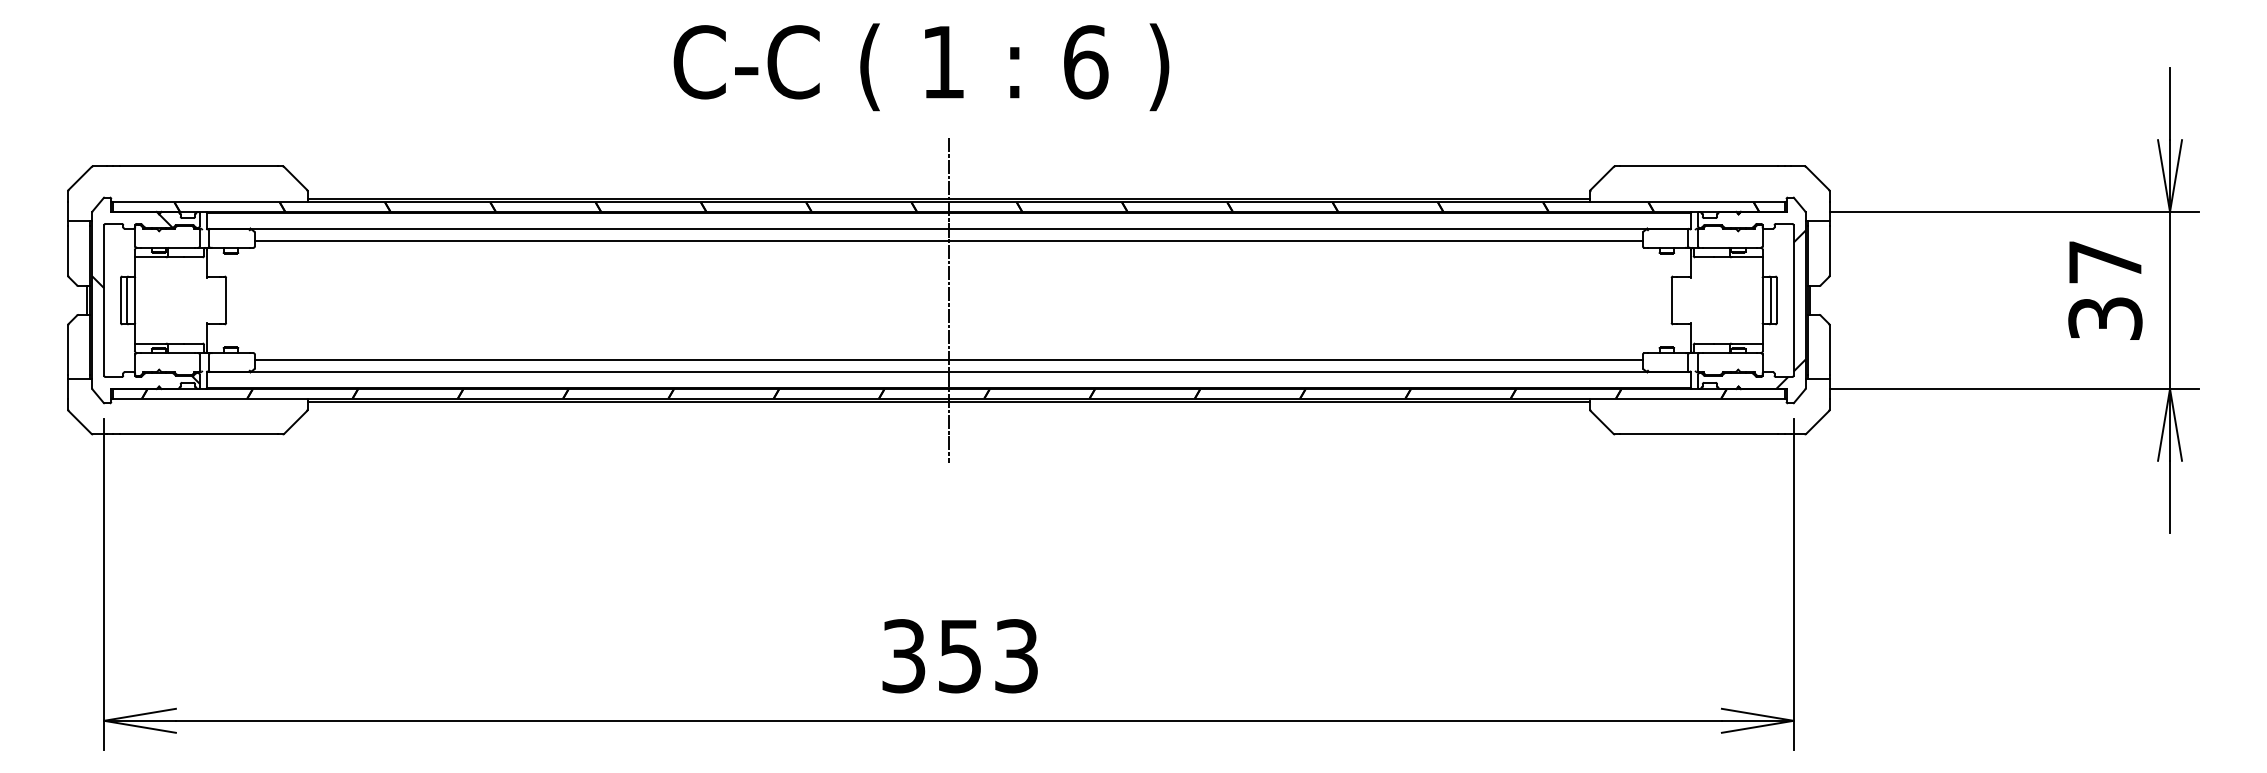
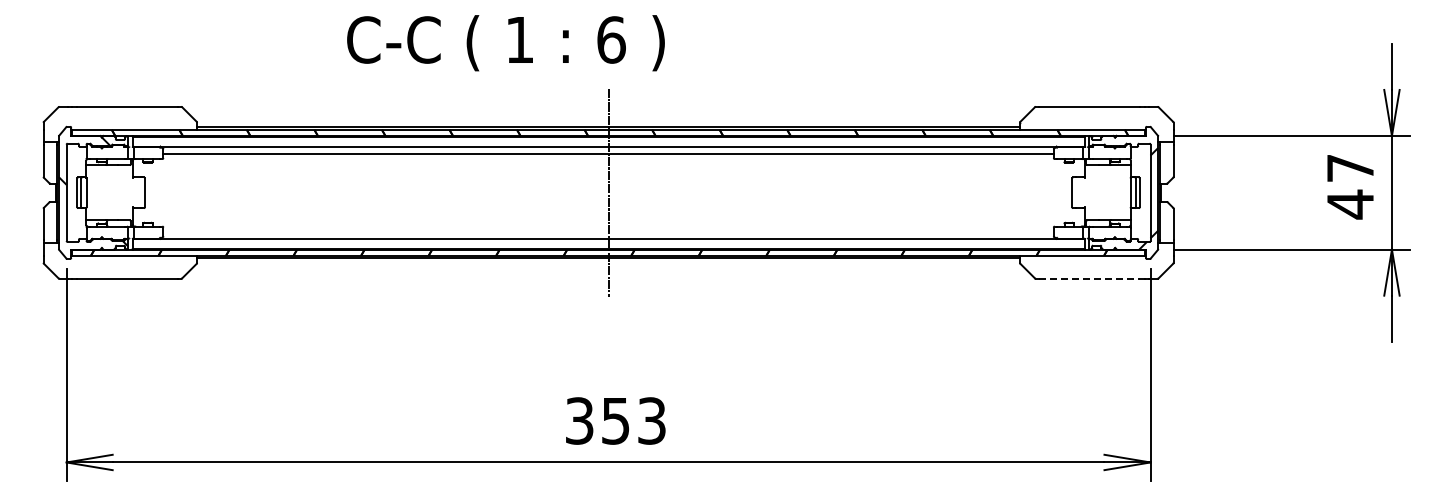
text: (920, 67) -> (505, 43), moved
text: (2105, 318) -> (1350, 204), 37 -> 47
line: (948, 360) -> (608, 231), removed
line: (1698, 434) -> (1089, 278), solid -> dashed

